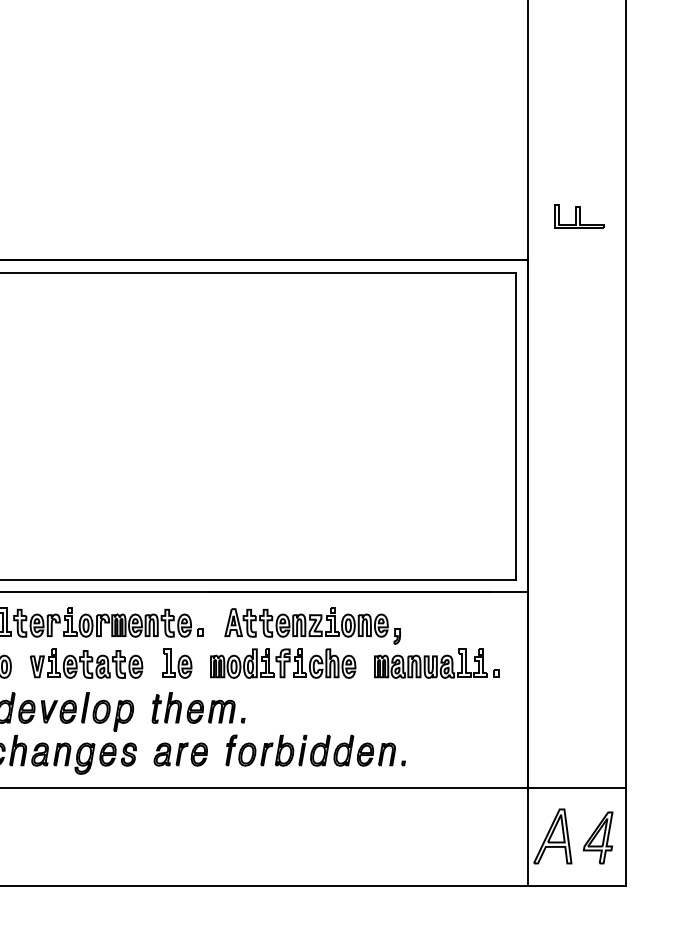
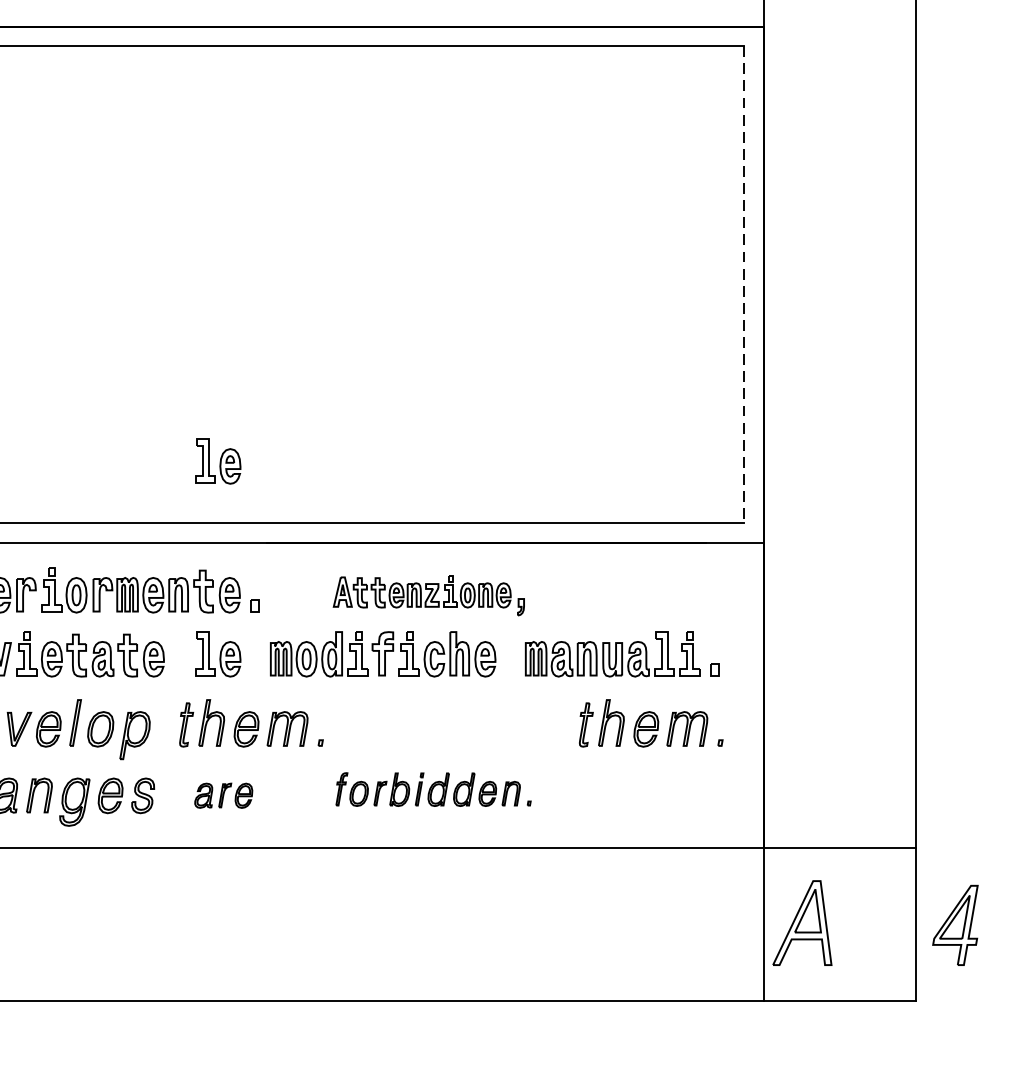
line: (515, 426) -> (744, 285), solid -> dashed
part: (177, 539) -> (218, 461), added
part: (312, 625) -> (428, 595), size x0.7
part: (455, 707) -> (651, 722), added
part: (315, 750) -> (433, 789), size x0.7
part: (180, 754) -> (223, 795), size x0.7
part: (597, 837) -> (954, 924), moved

